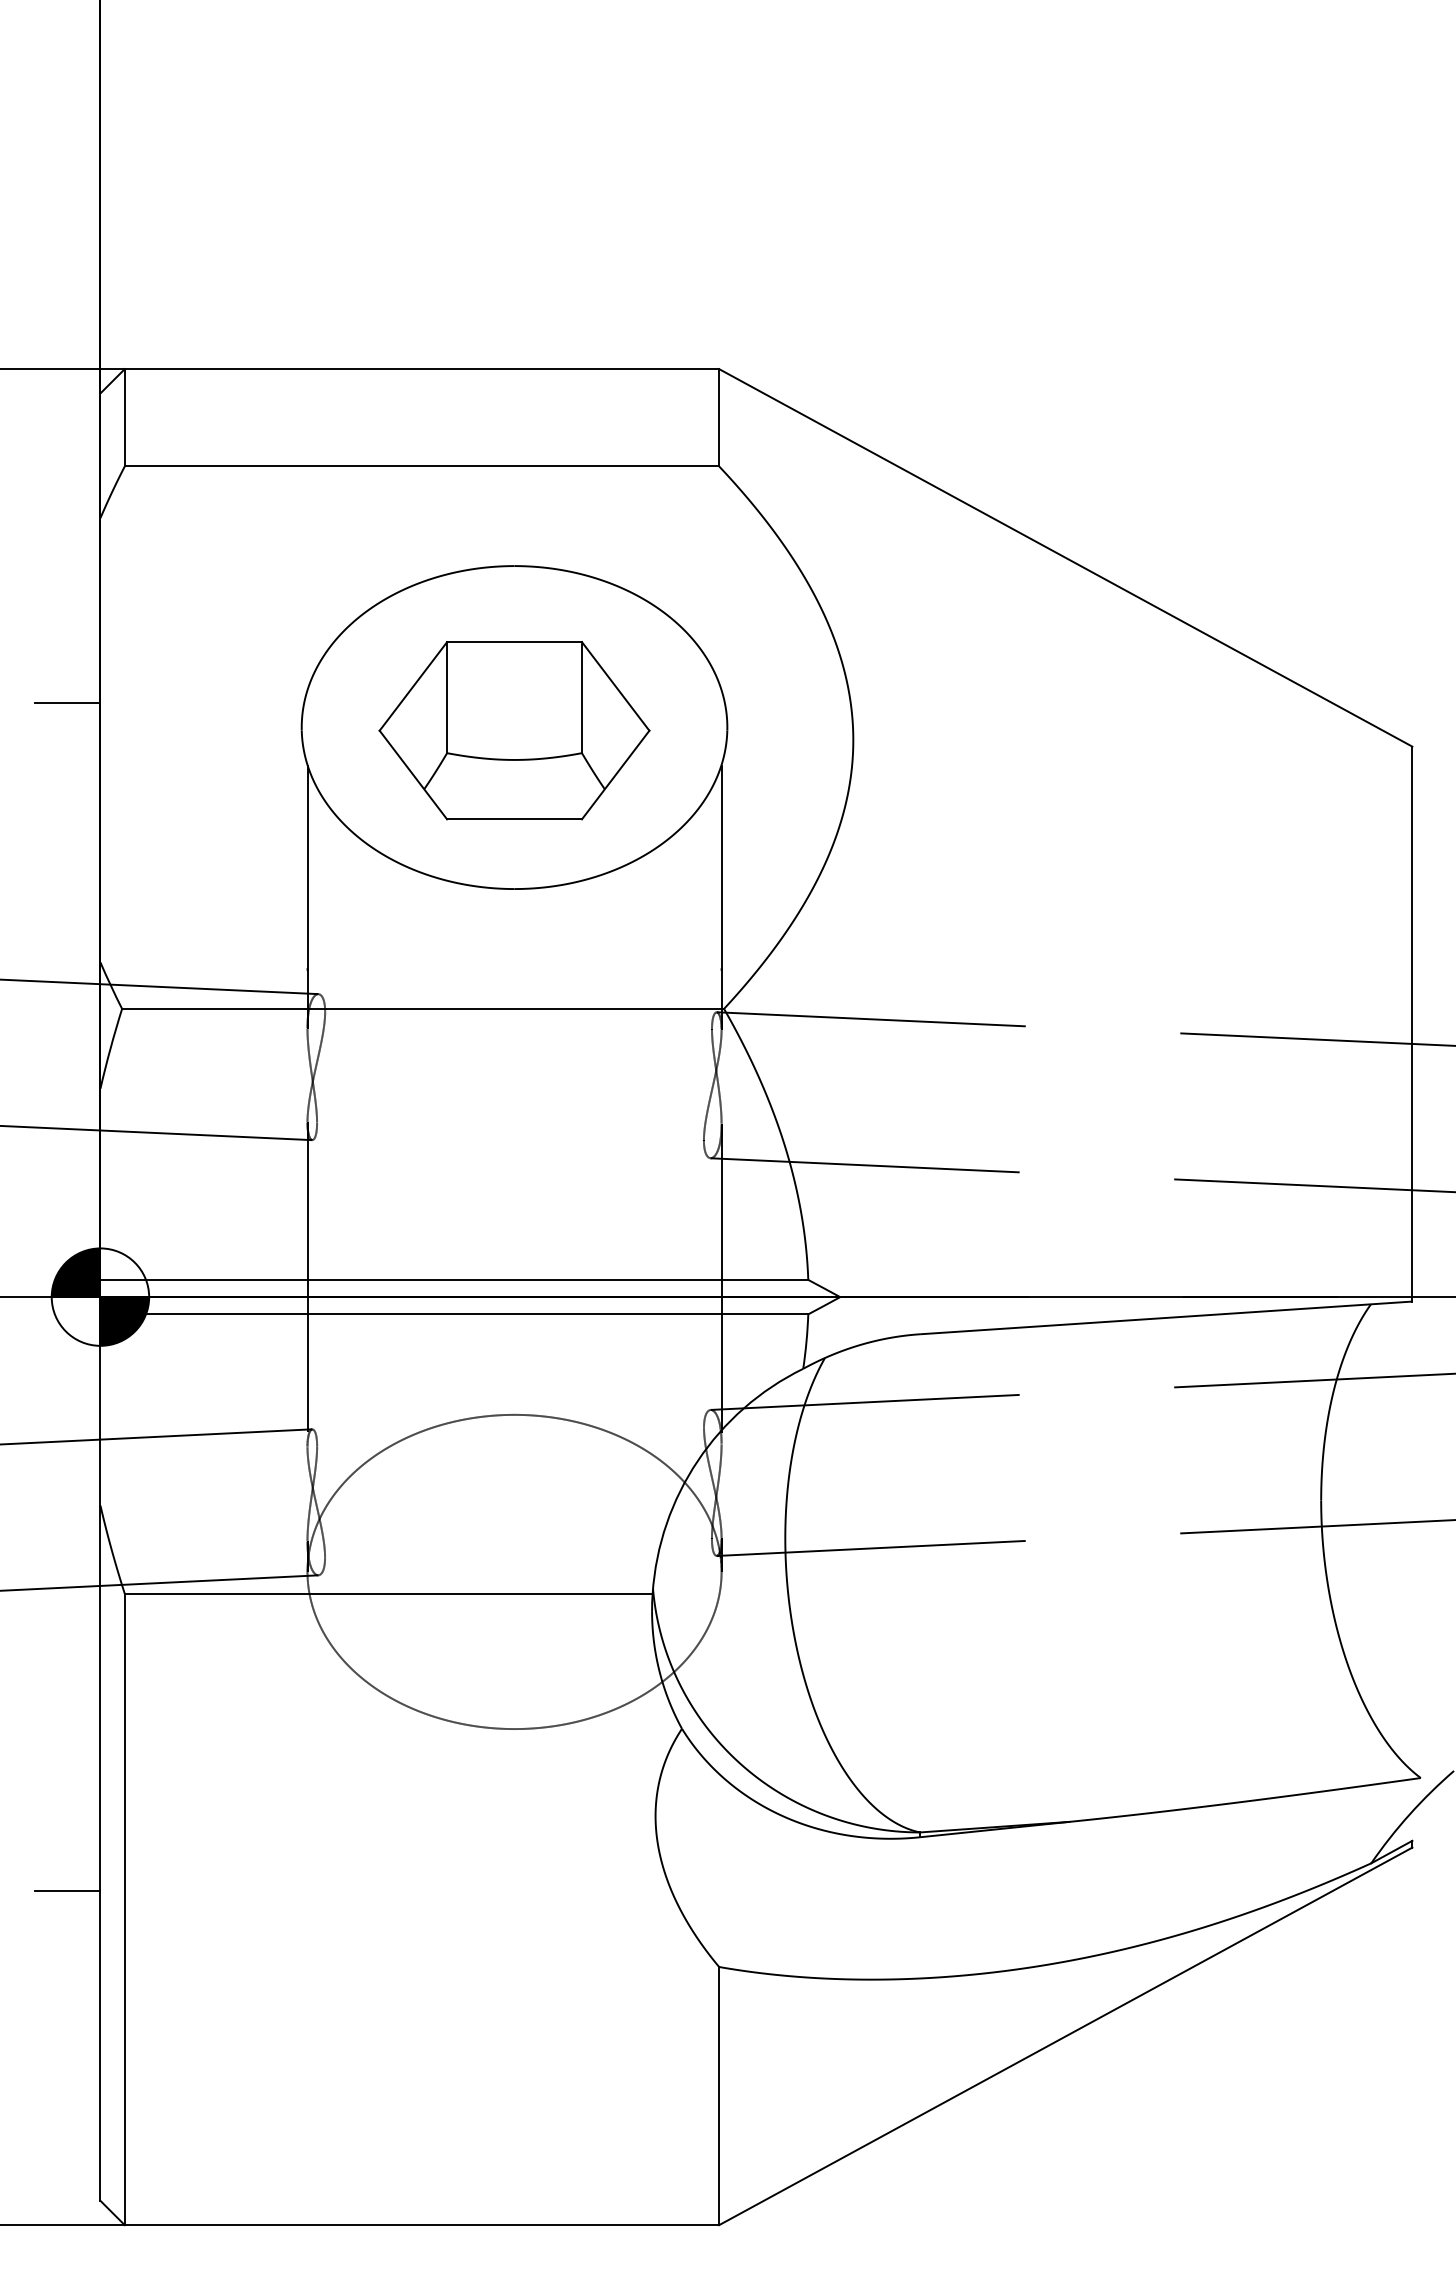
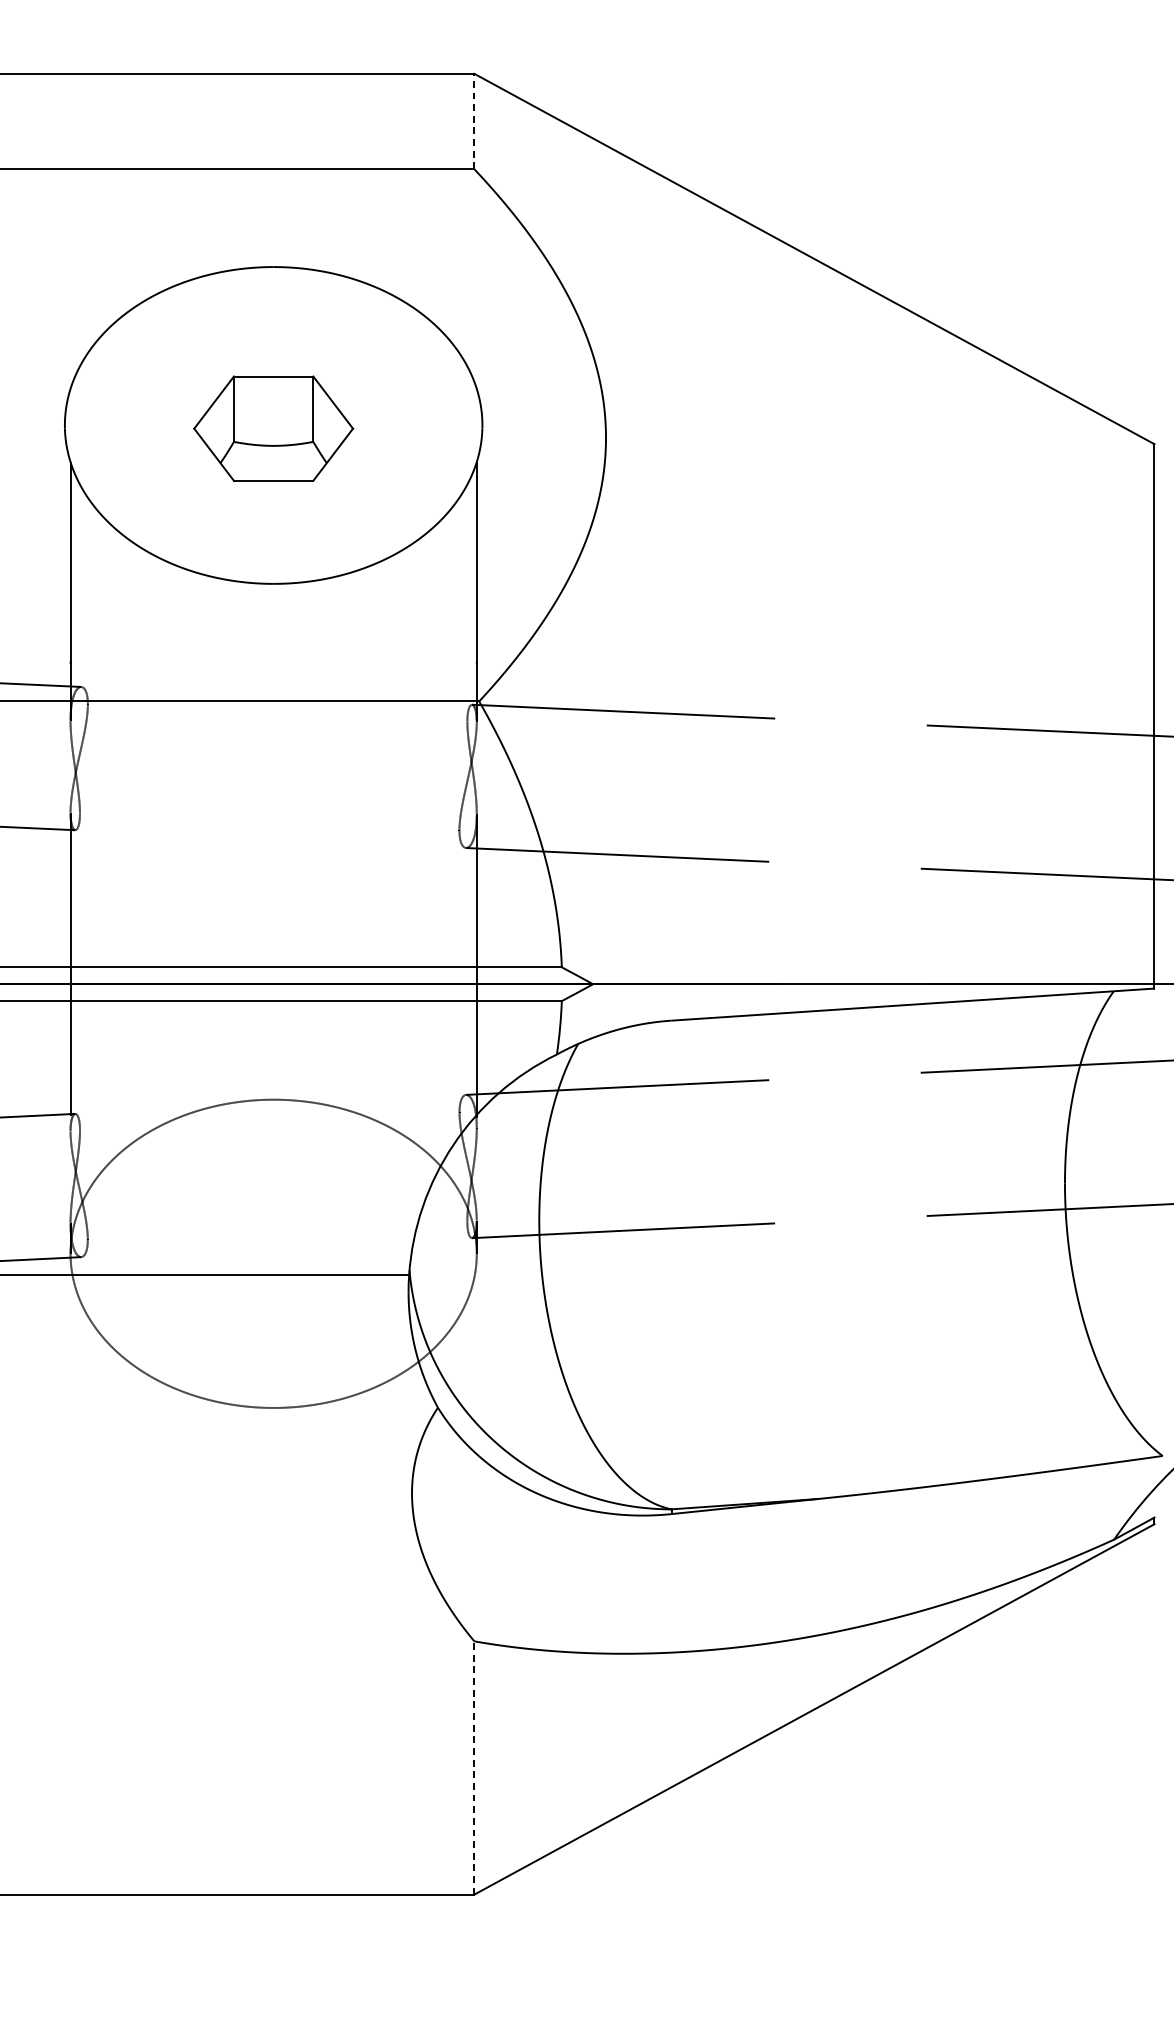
line: (719, 417) -> (474, 121), solid -> dashed
part: (514, 730) -> (273, 428), size x0.6
line: (719, 2095) -> (474, 1767), solid -> dashed

